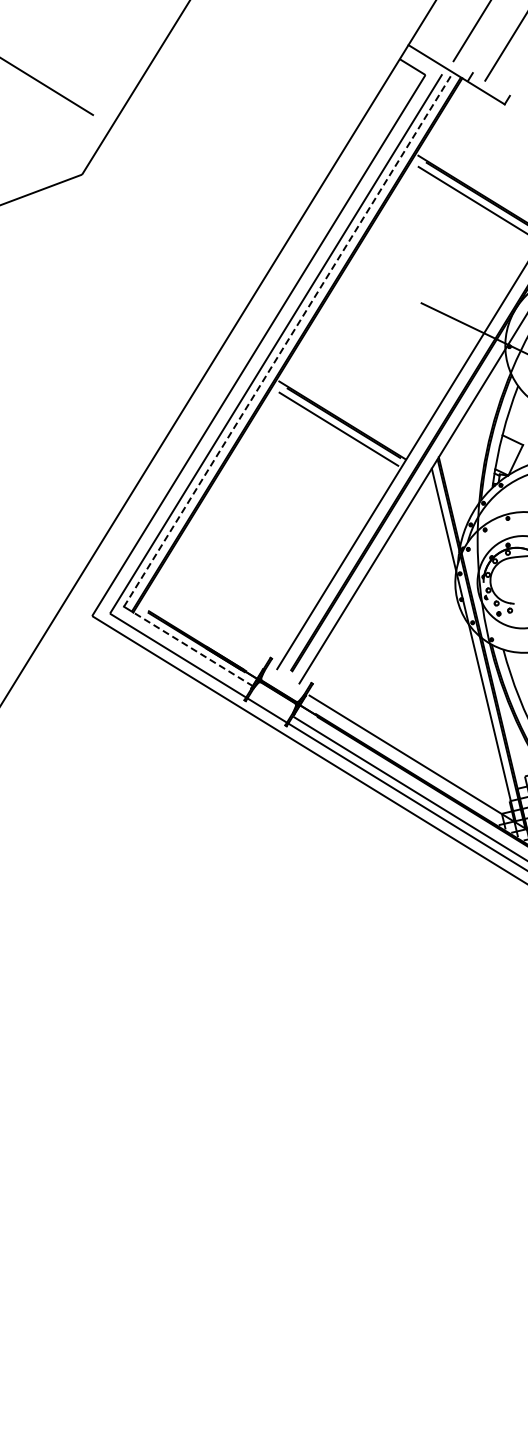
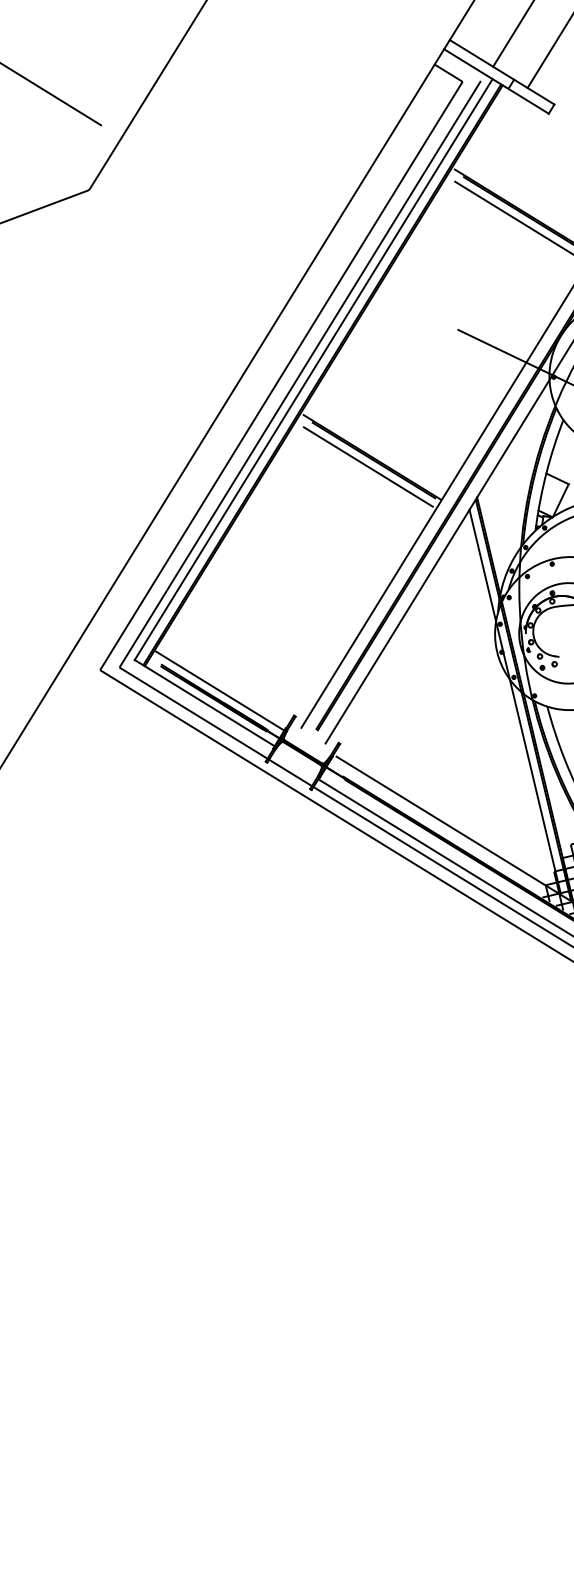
line: (461, 65) -> (501, 71), added
line: (288, 339) -> (313, 369), dashed -> solid
line: (203, 635) -> (221, 691), added
line: (195, 650) -> (212, 707), dashed -> solid

